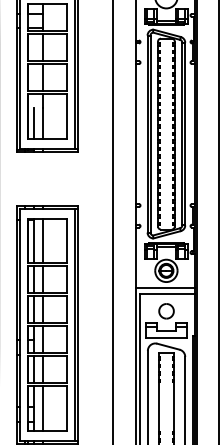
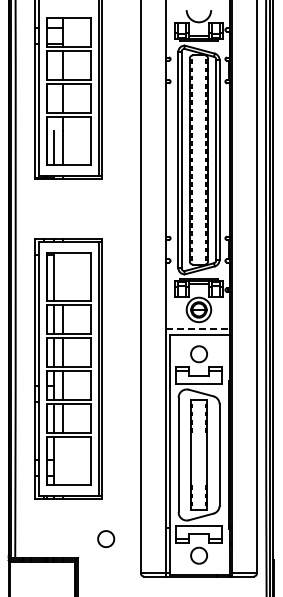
line: (42, 240) -> (63, 276), removed
line: (165, 287) -> (198, 328), solid -> dashed
line: (42, 408) -> (63, 460), removed

